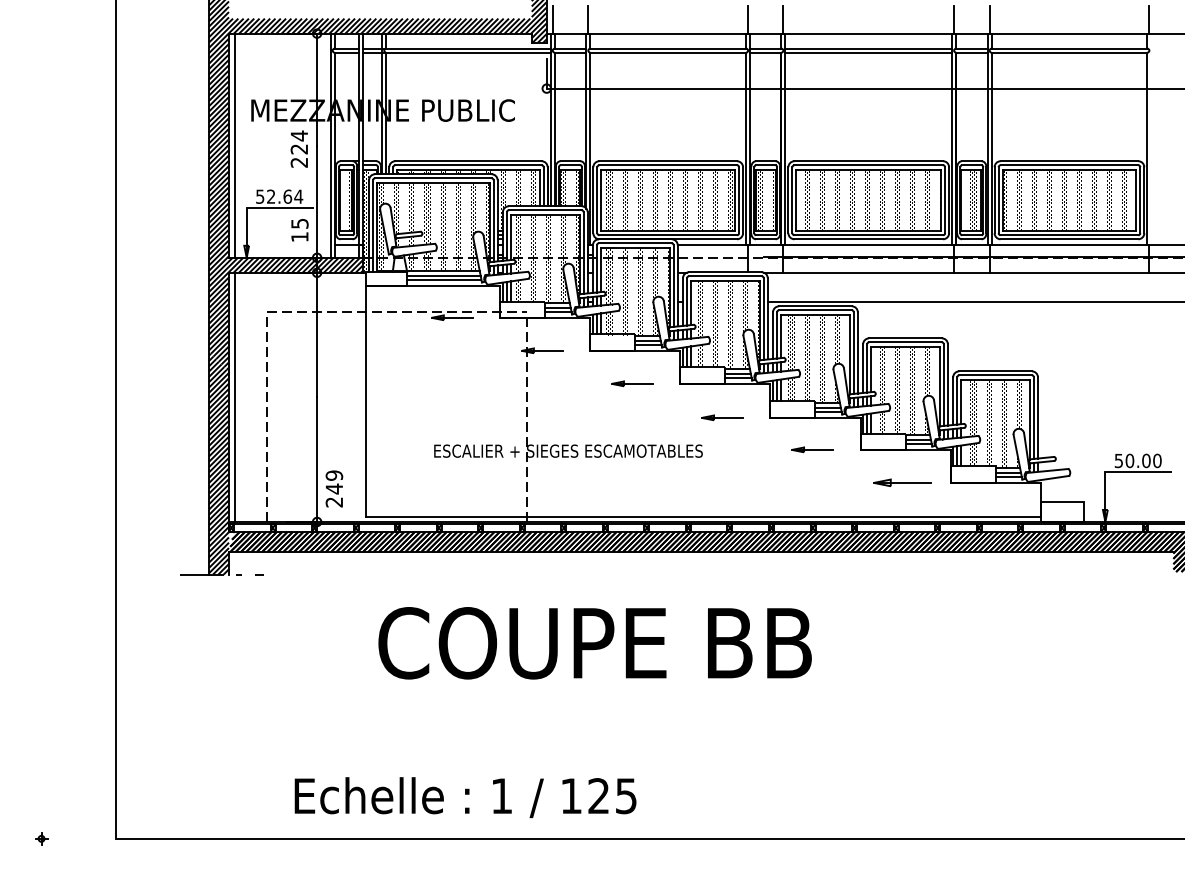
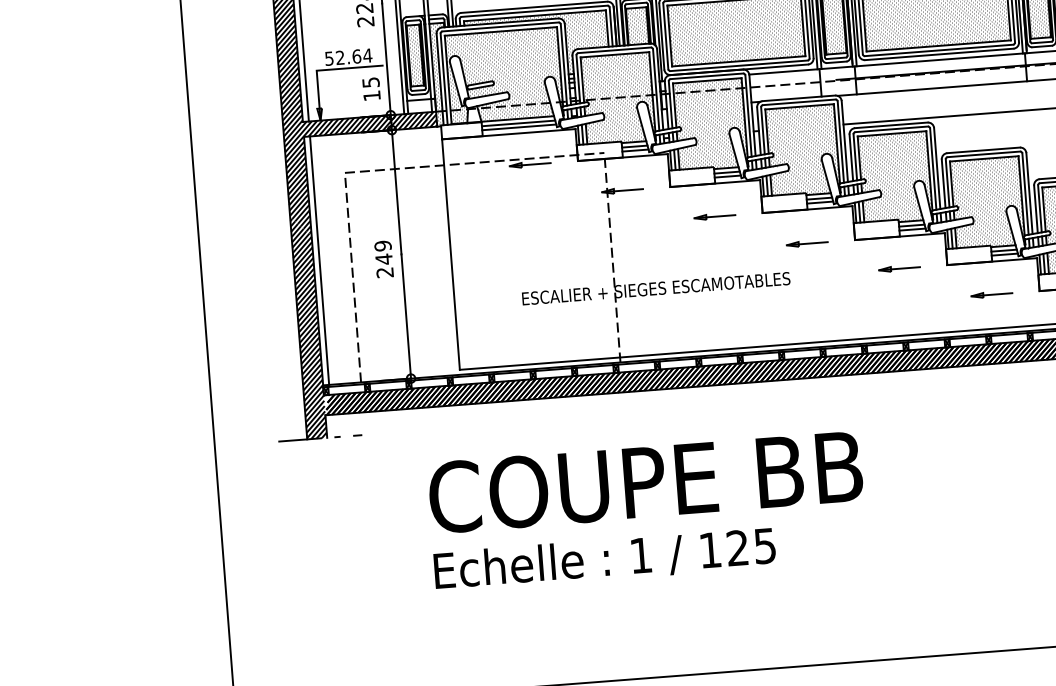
part: (902, 482) -> (991, 294), size x0.71
text: (334, 488) -> (384, 258), moved
text: (594, 643) -> (645, 482), moved
text: (465, 797) -> (604, 559), moved

